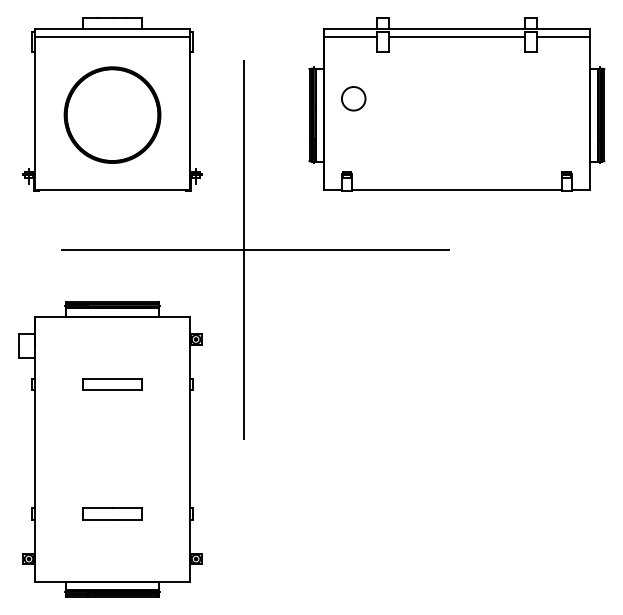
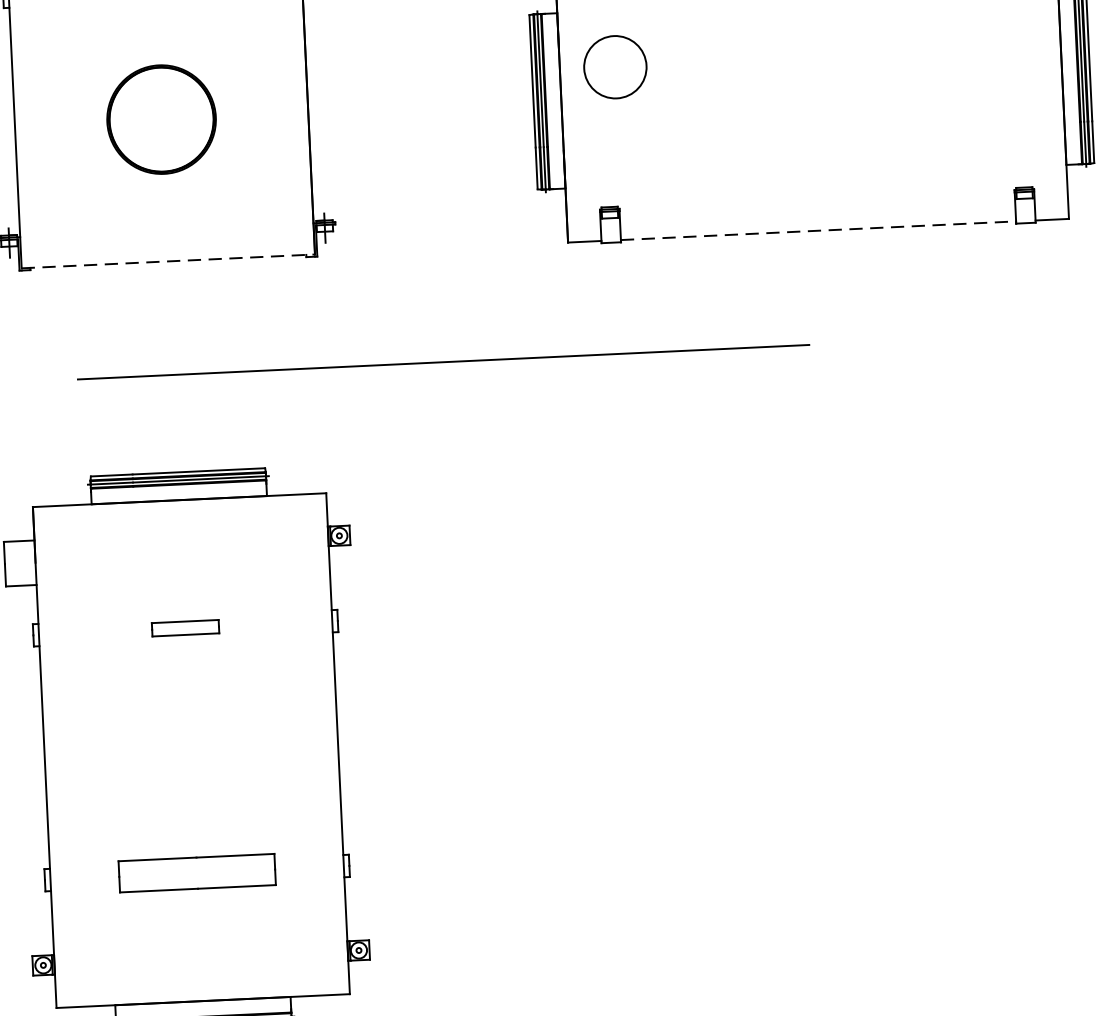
circle: (353, 98) -> (615, 66), size x1.4
part: (112, 114) -> (161, 118), size x0.6
line: (112, 190) -> (168, 262), solid -> dashed
line: (456, 190) -> (817, 231), solid -> dashed
line: (244, 250) -> (422, 363), removed
part: (112, 384) -> (185, 628), size x0.6
part: (112, 513) -> (197, 871), size x1.4

